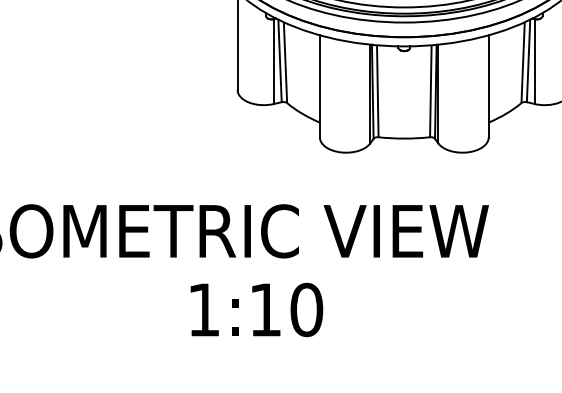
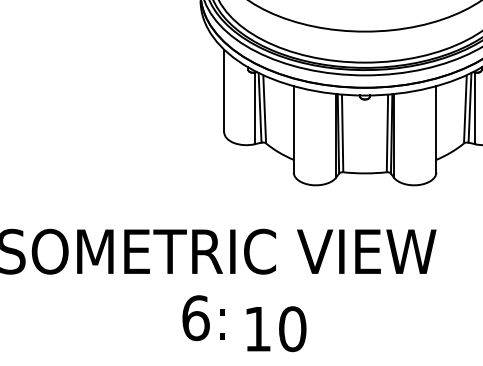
text: (203, 310) -> (195, 318), 1 -> 6
text: (287, 310) -> (276, 329), moved

